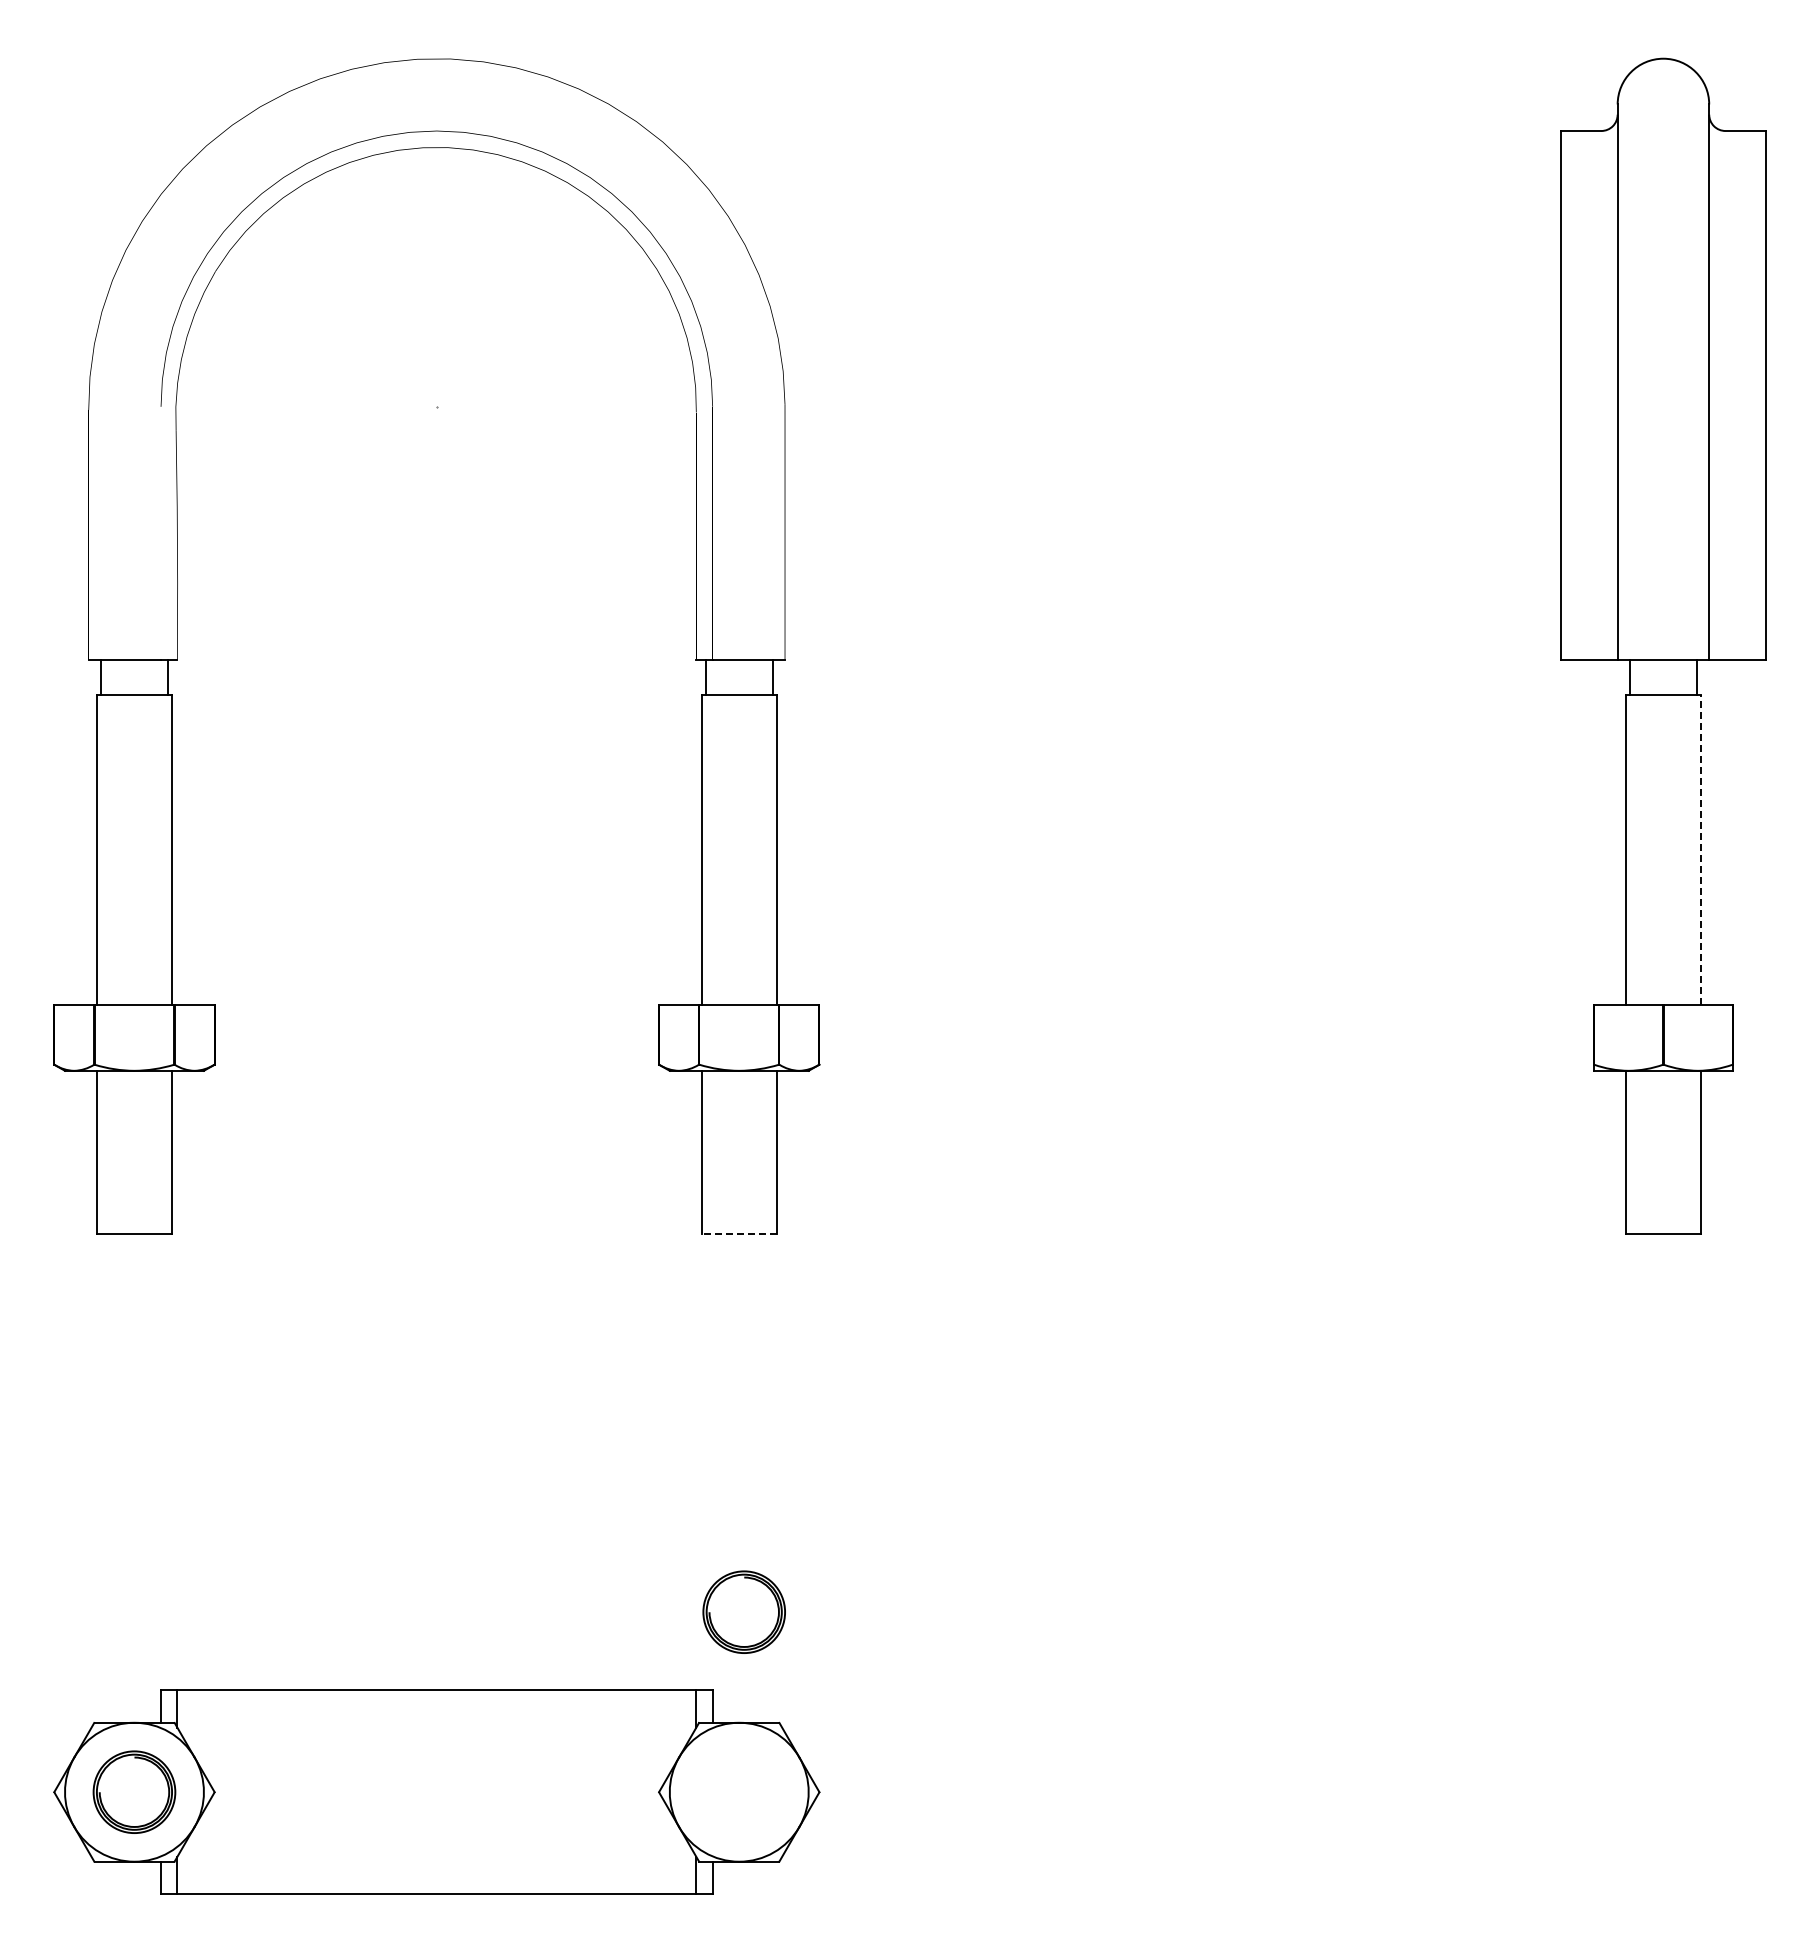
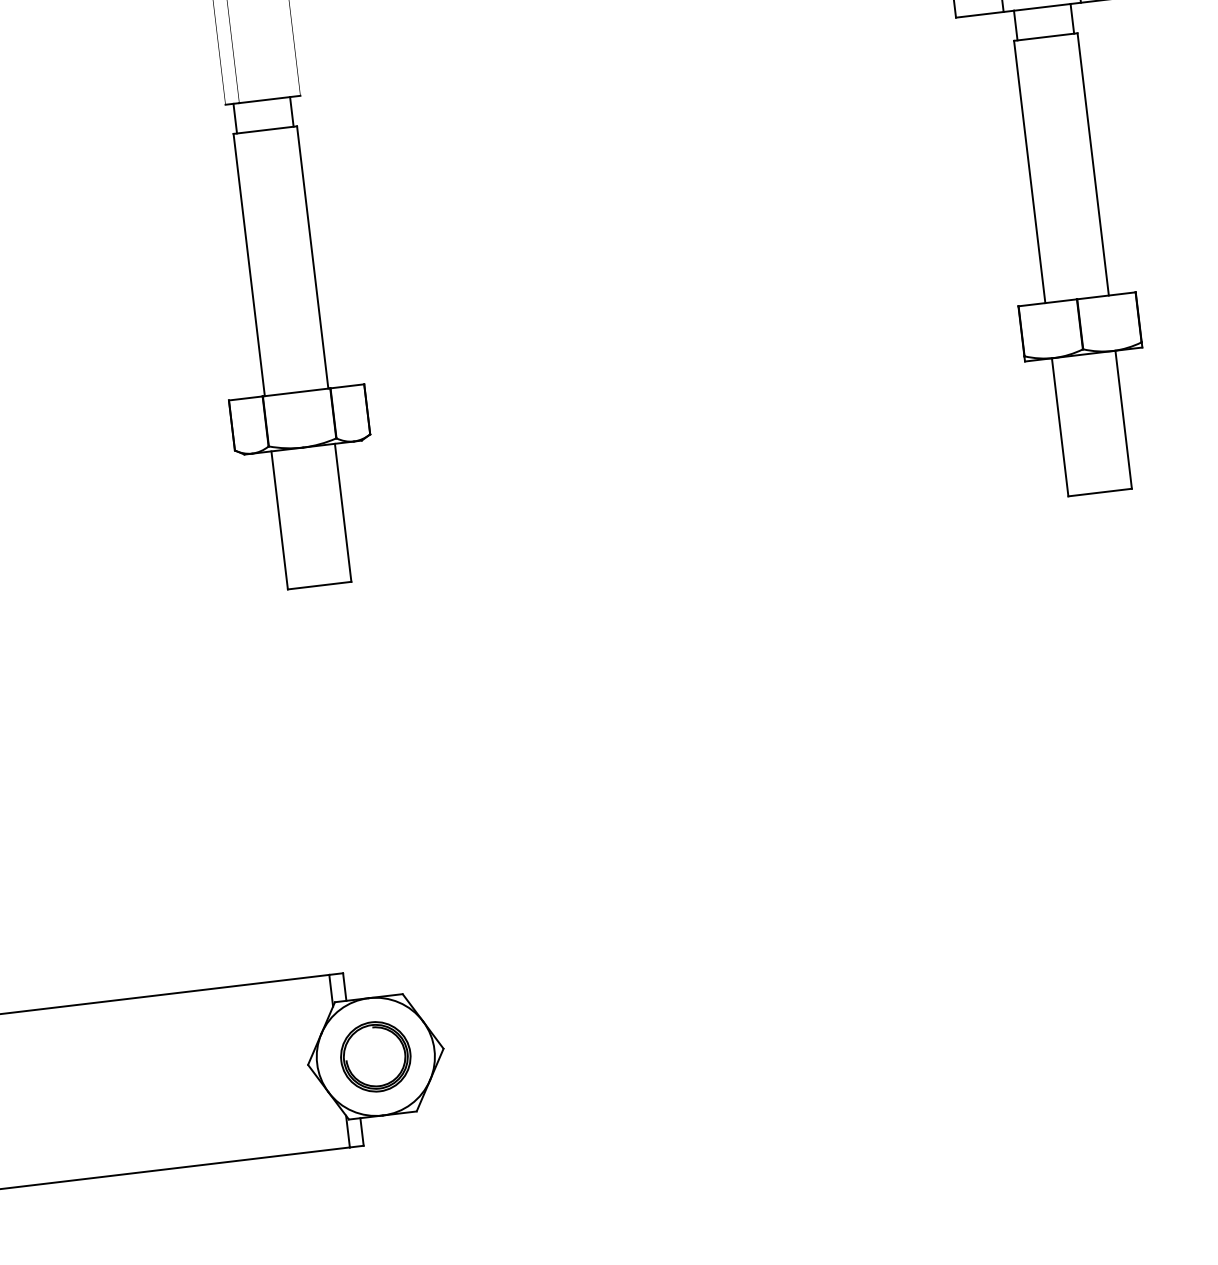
line: (1701, 849) -> (1093, 163), dashed -> solid
line: (739, 1234) -> (319, 585), dashed -> solid
part: (743, 1611) -> (375, 1056), moved

